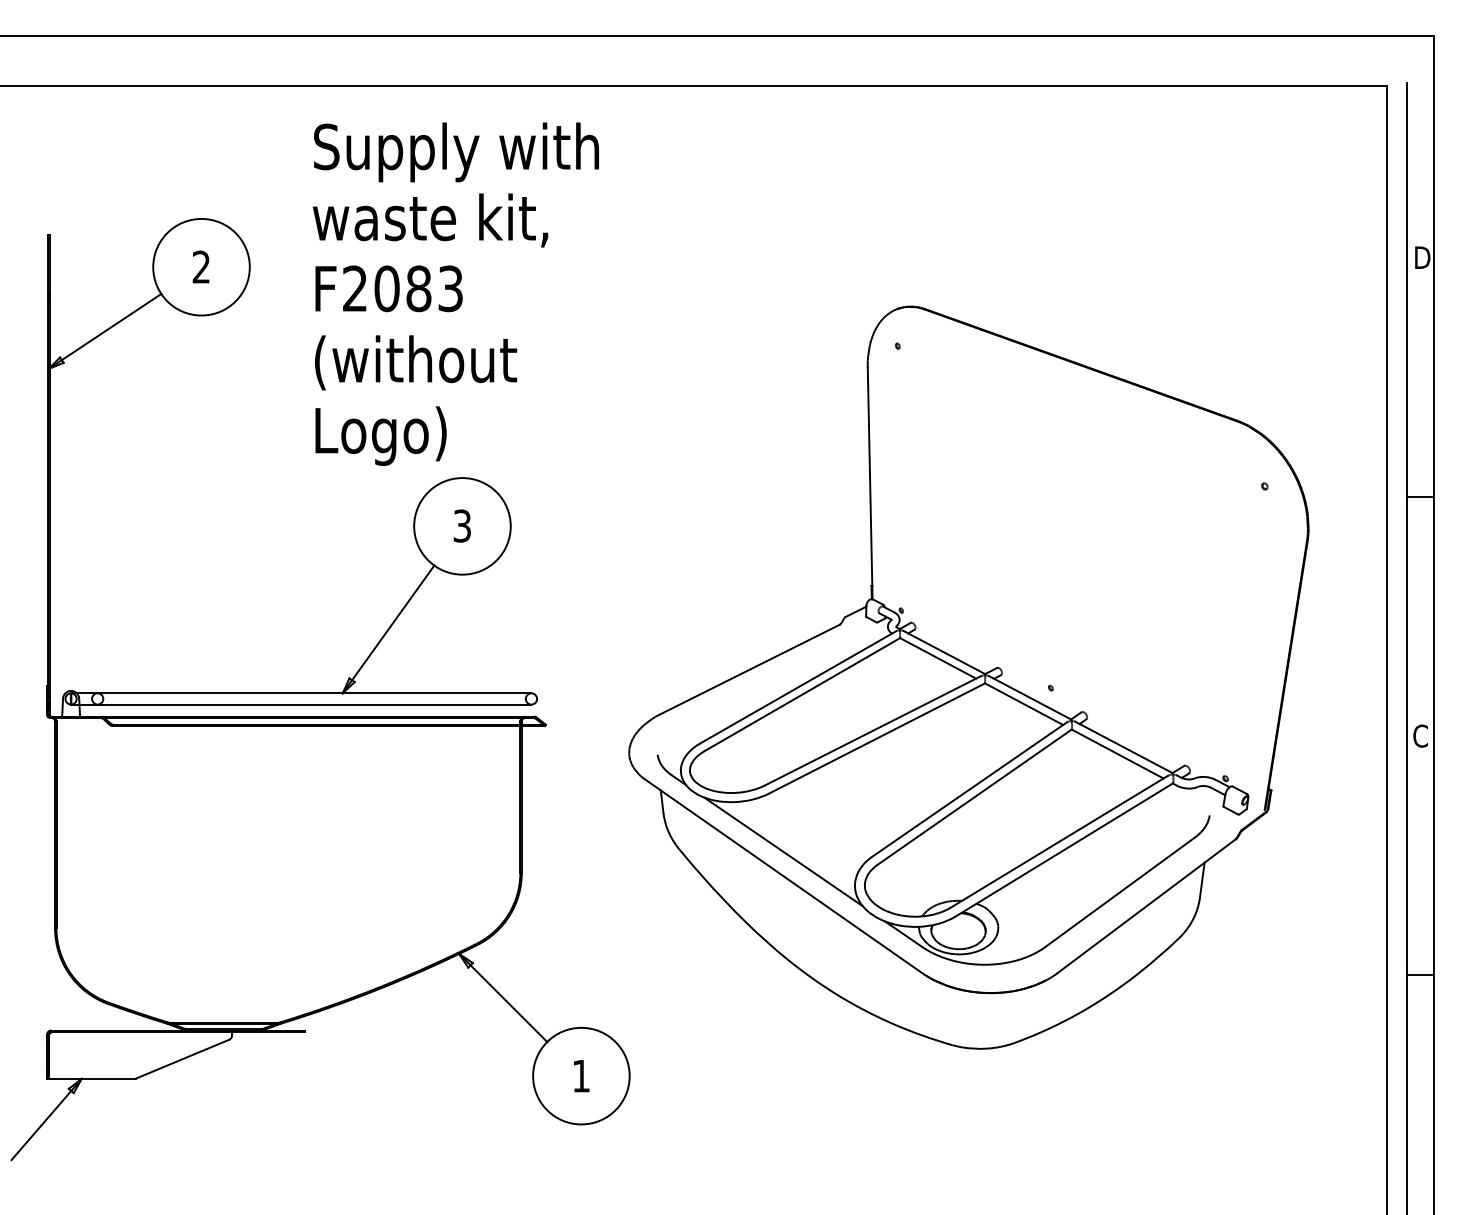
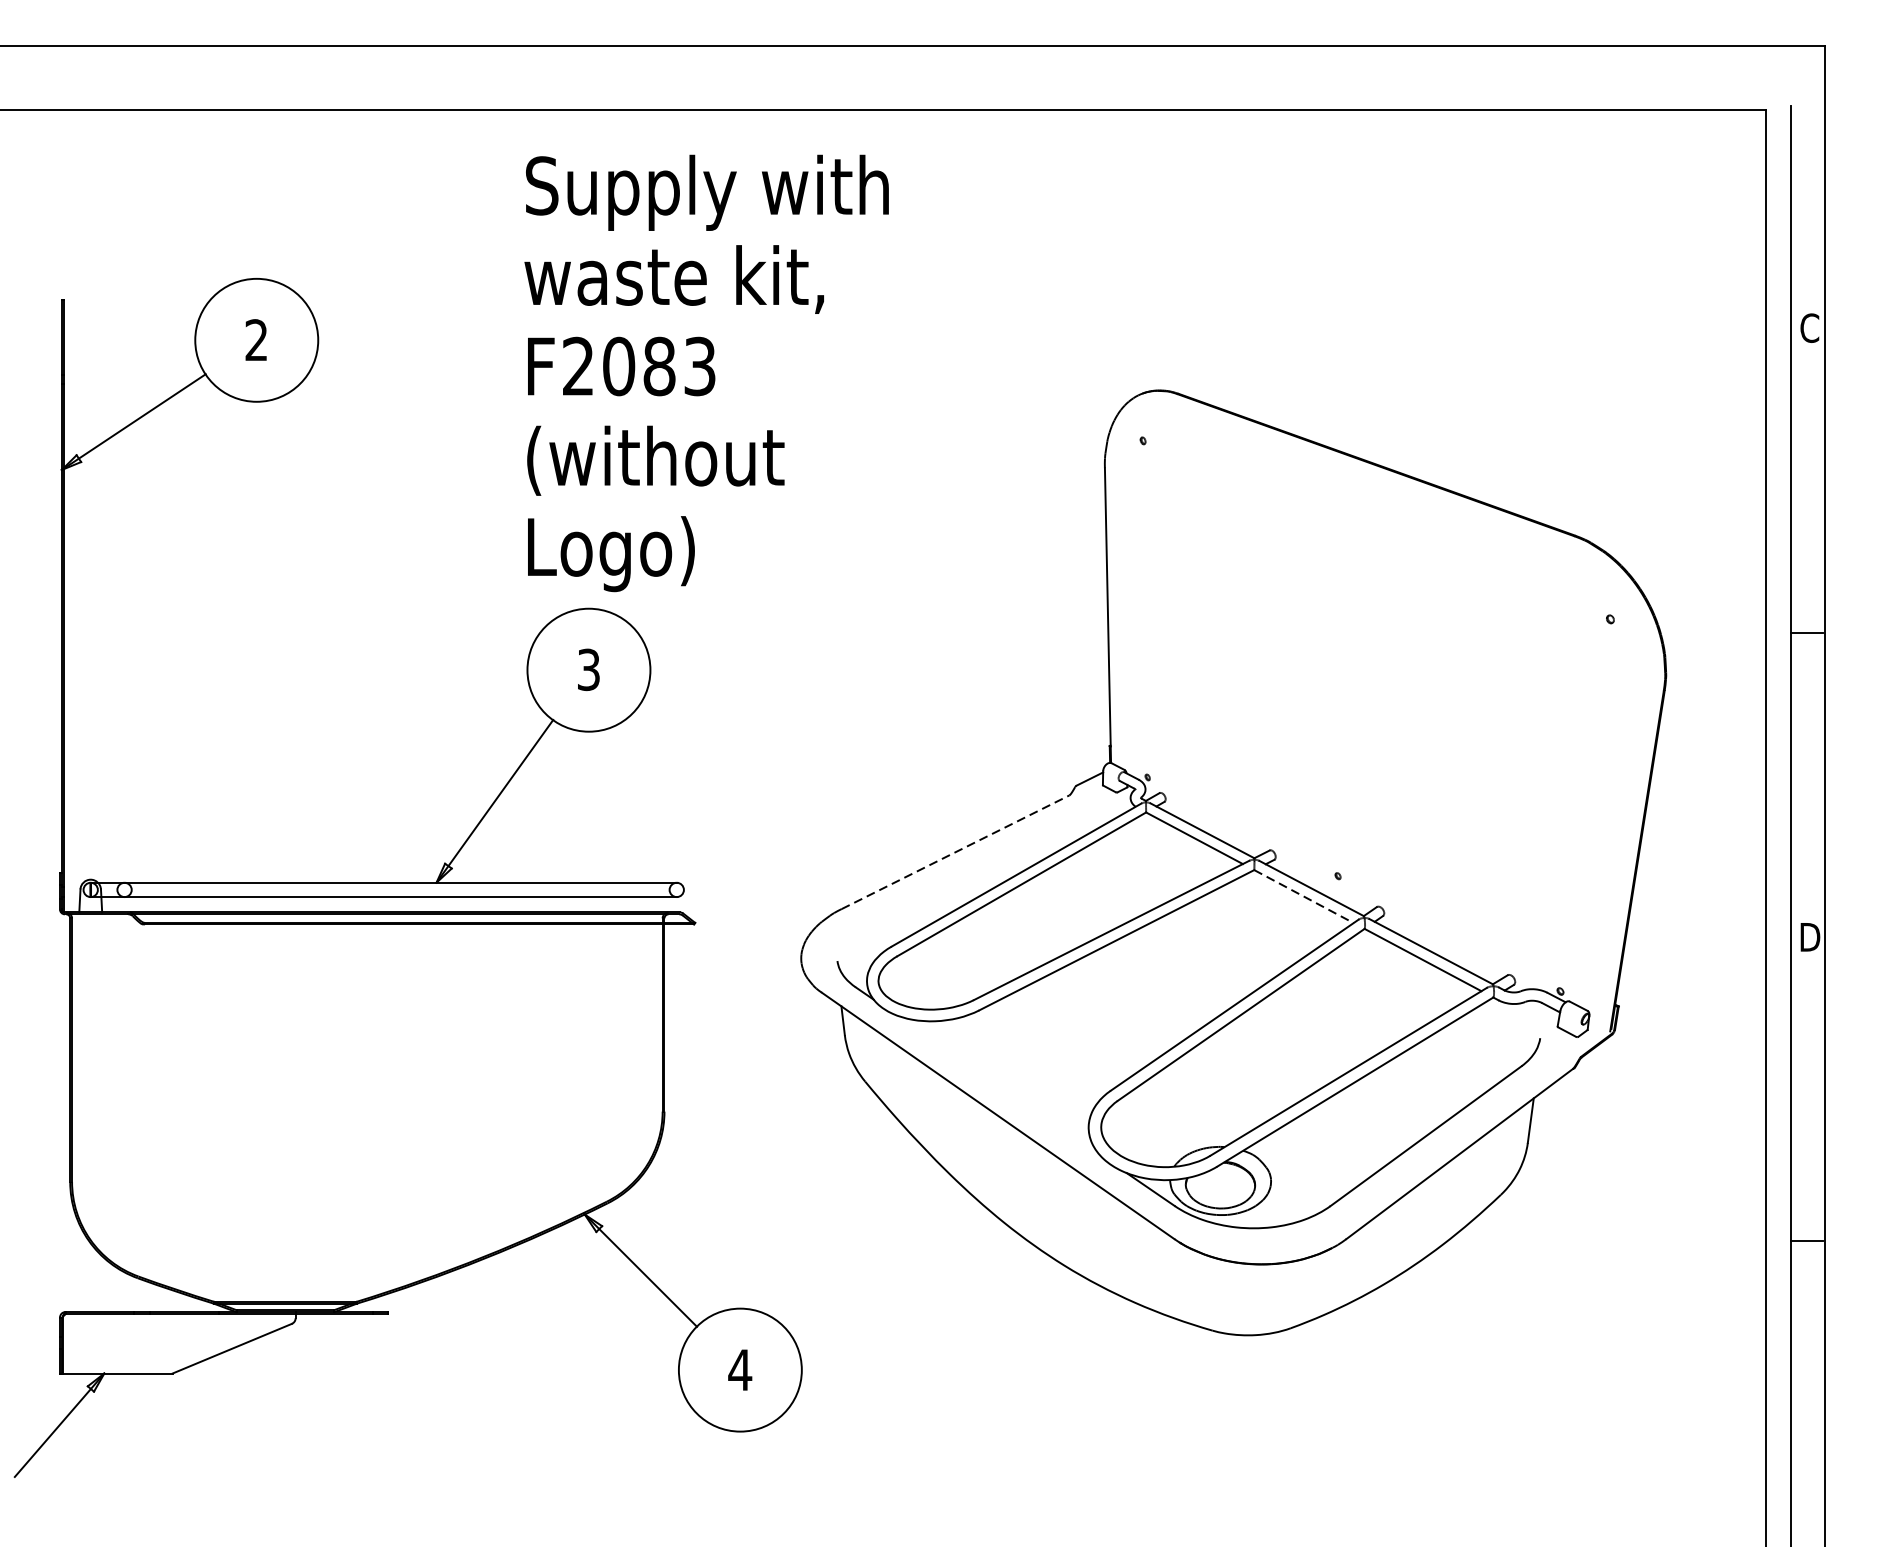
text: (1422, 257) -> (1811, 327), D -> C
text: (455, 293) -> (706, 372), moved
line: (750, 669) -> (955, 852), solid -> dashed
line: (1024, 704) -> (1304, 896), solid -> dashed
text: (1421, 735) -> (1809, 936), C -> D
line: (783, 851) -> (997, 1084), removed
text: (580, 1076) -> (739, 1370), 1 -> 4

